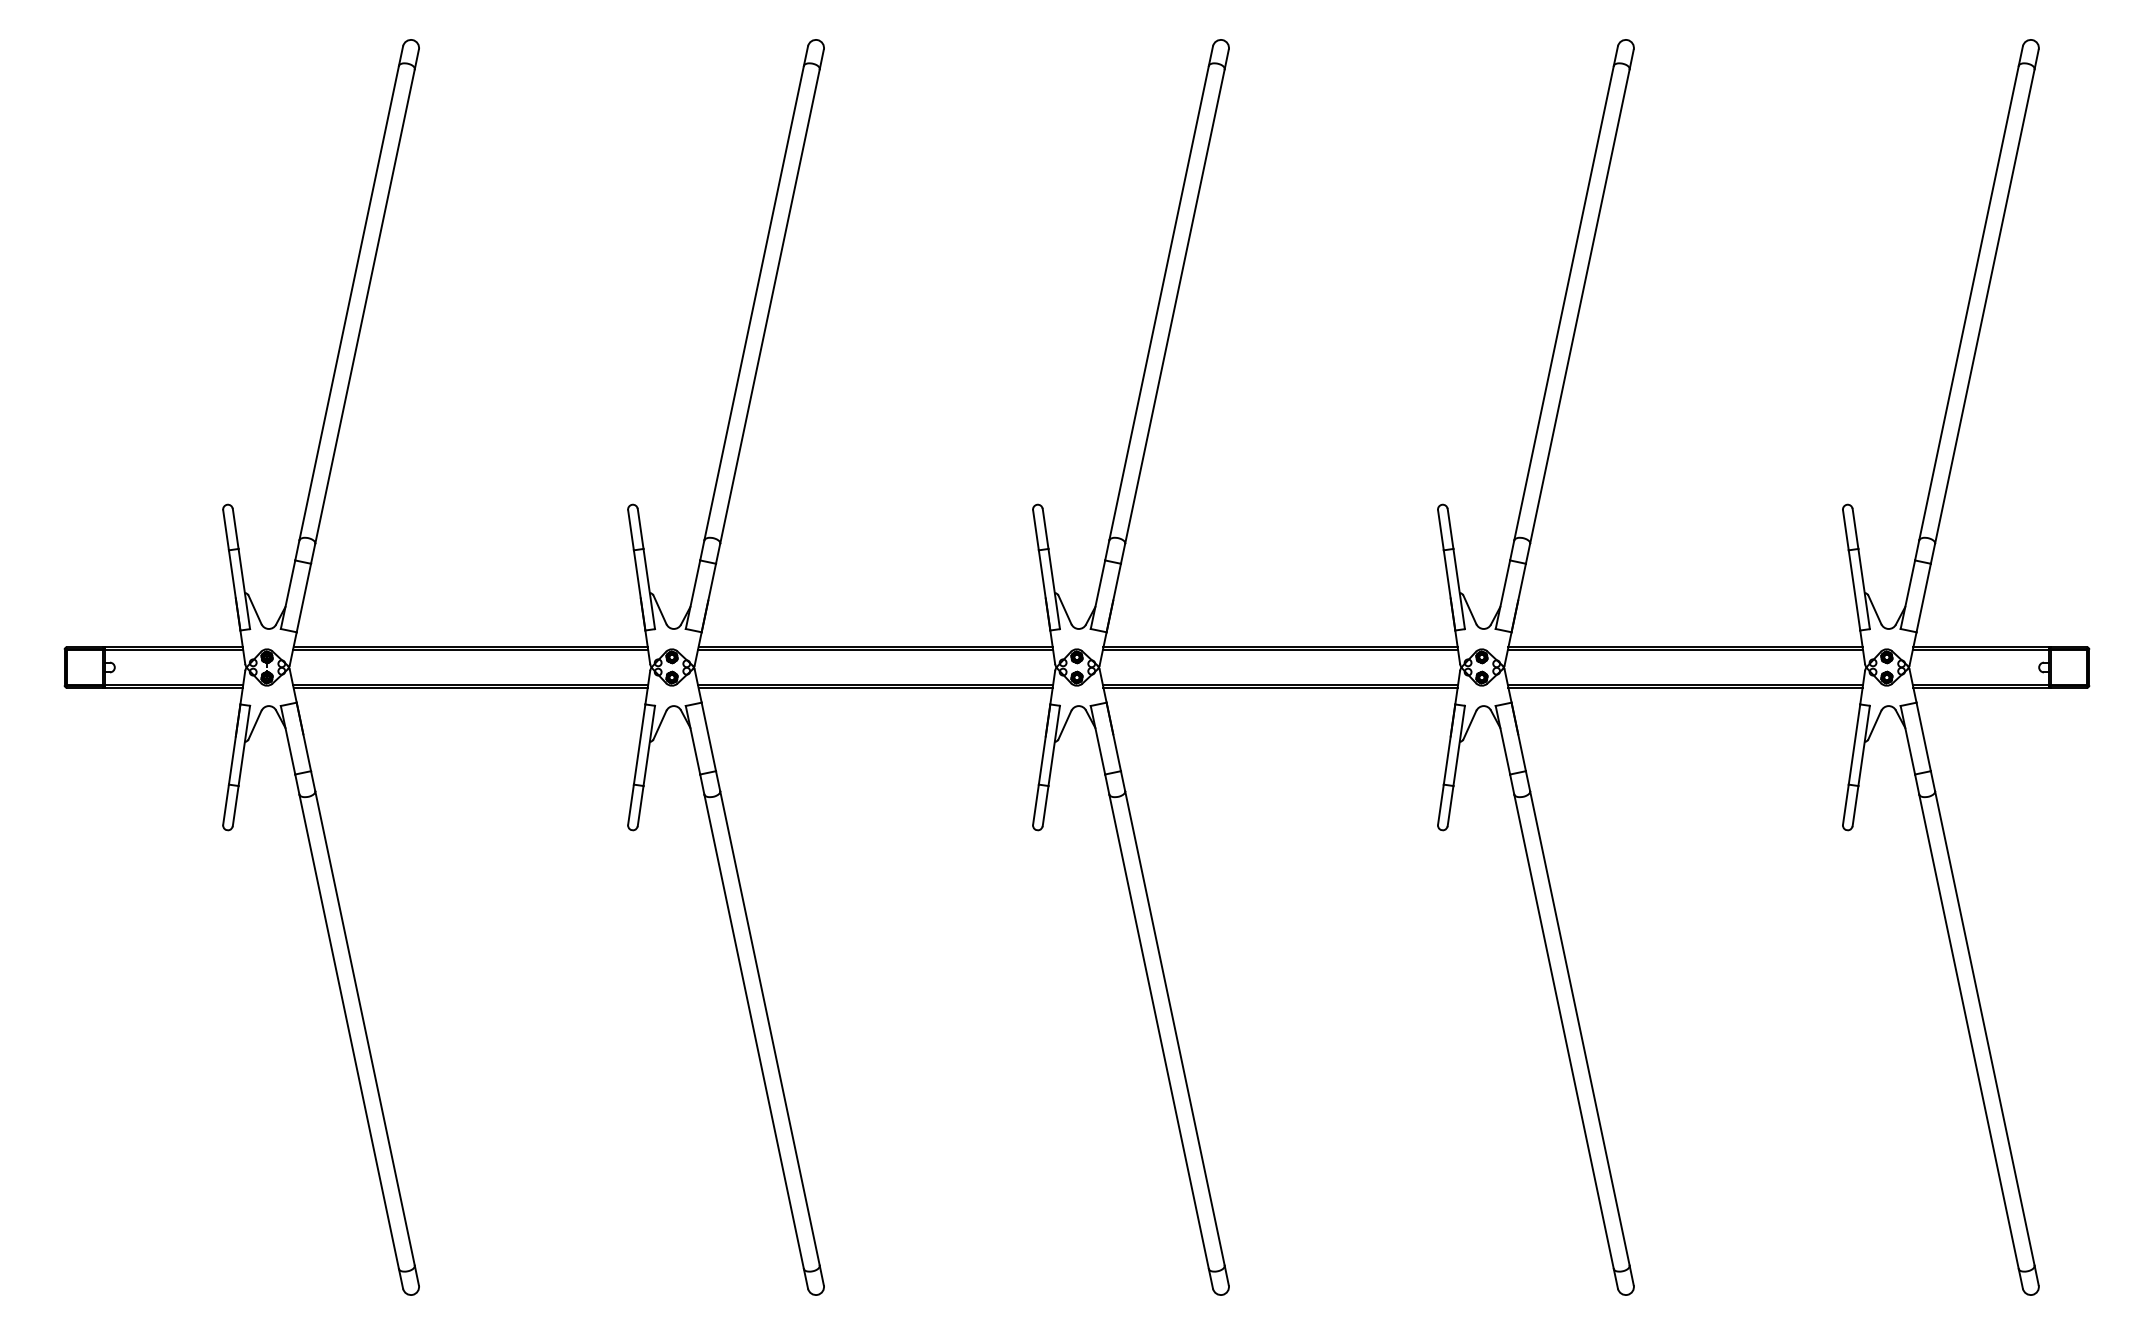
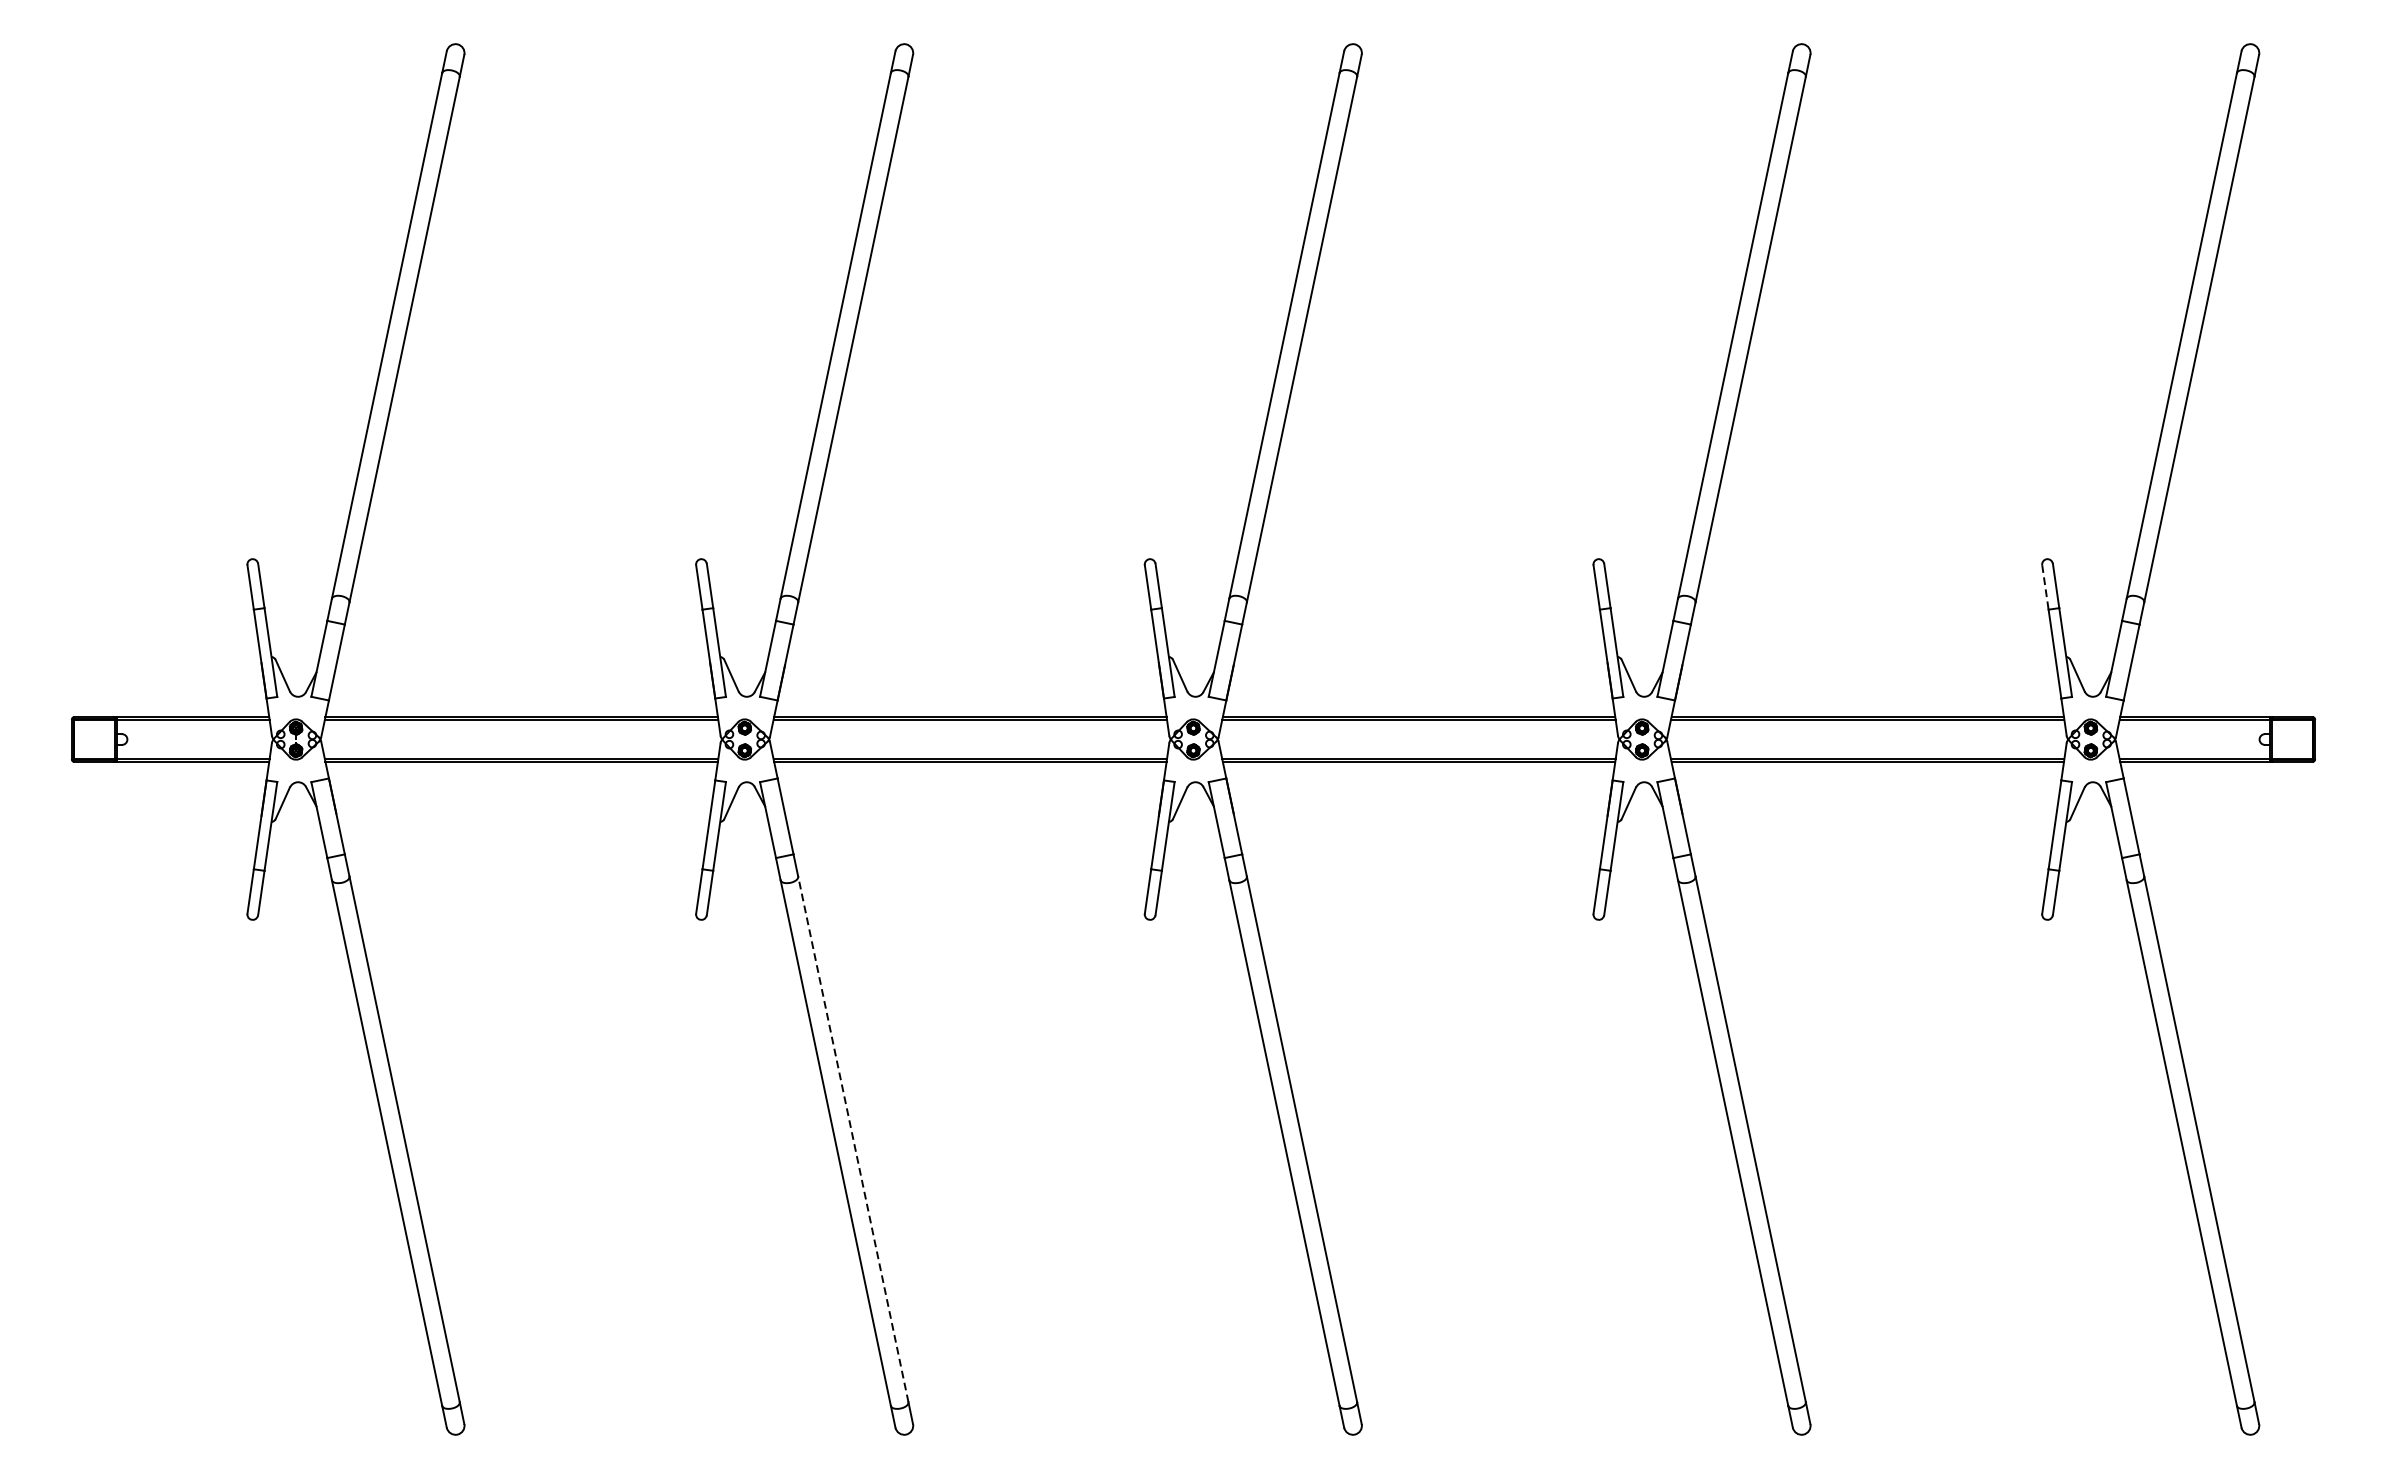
line: (1845, 530) -> (2044, 587), solid -> dashed
line: (769, 1027) -> (852, 1138), solid -> dashed

